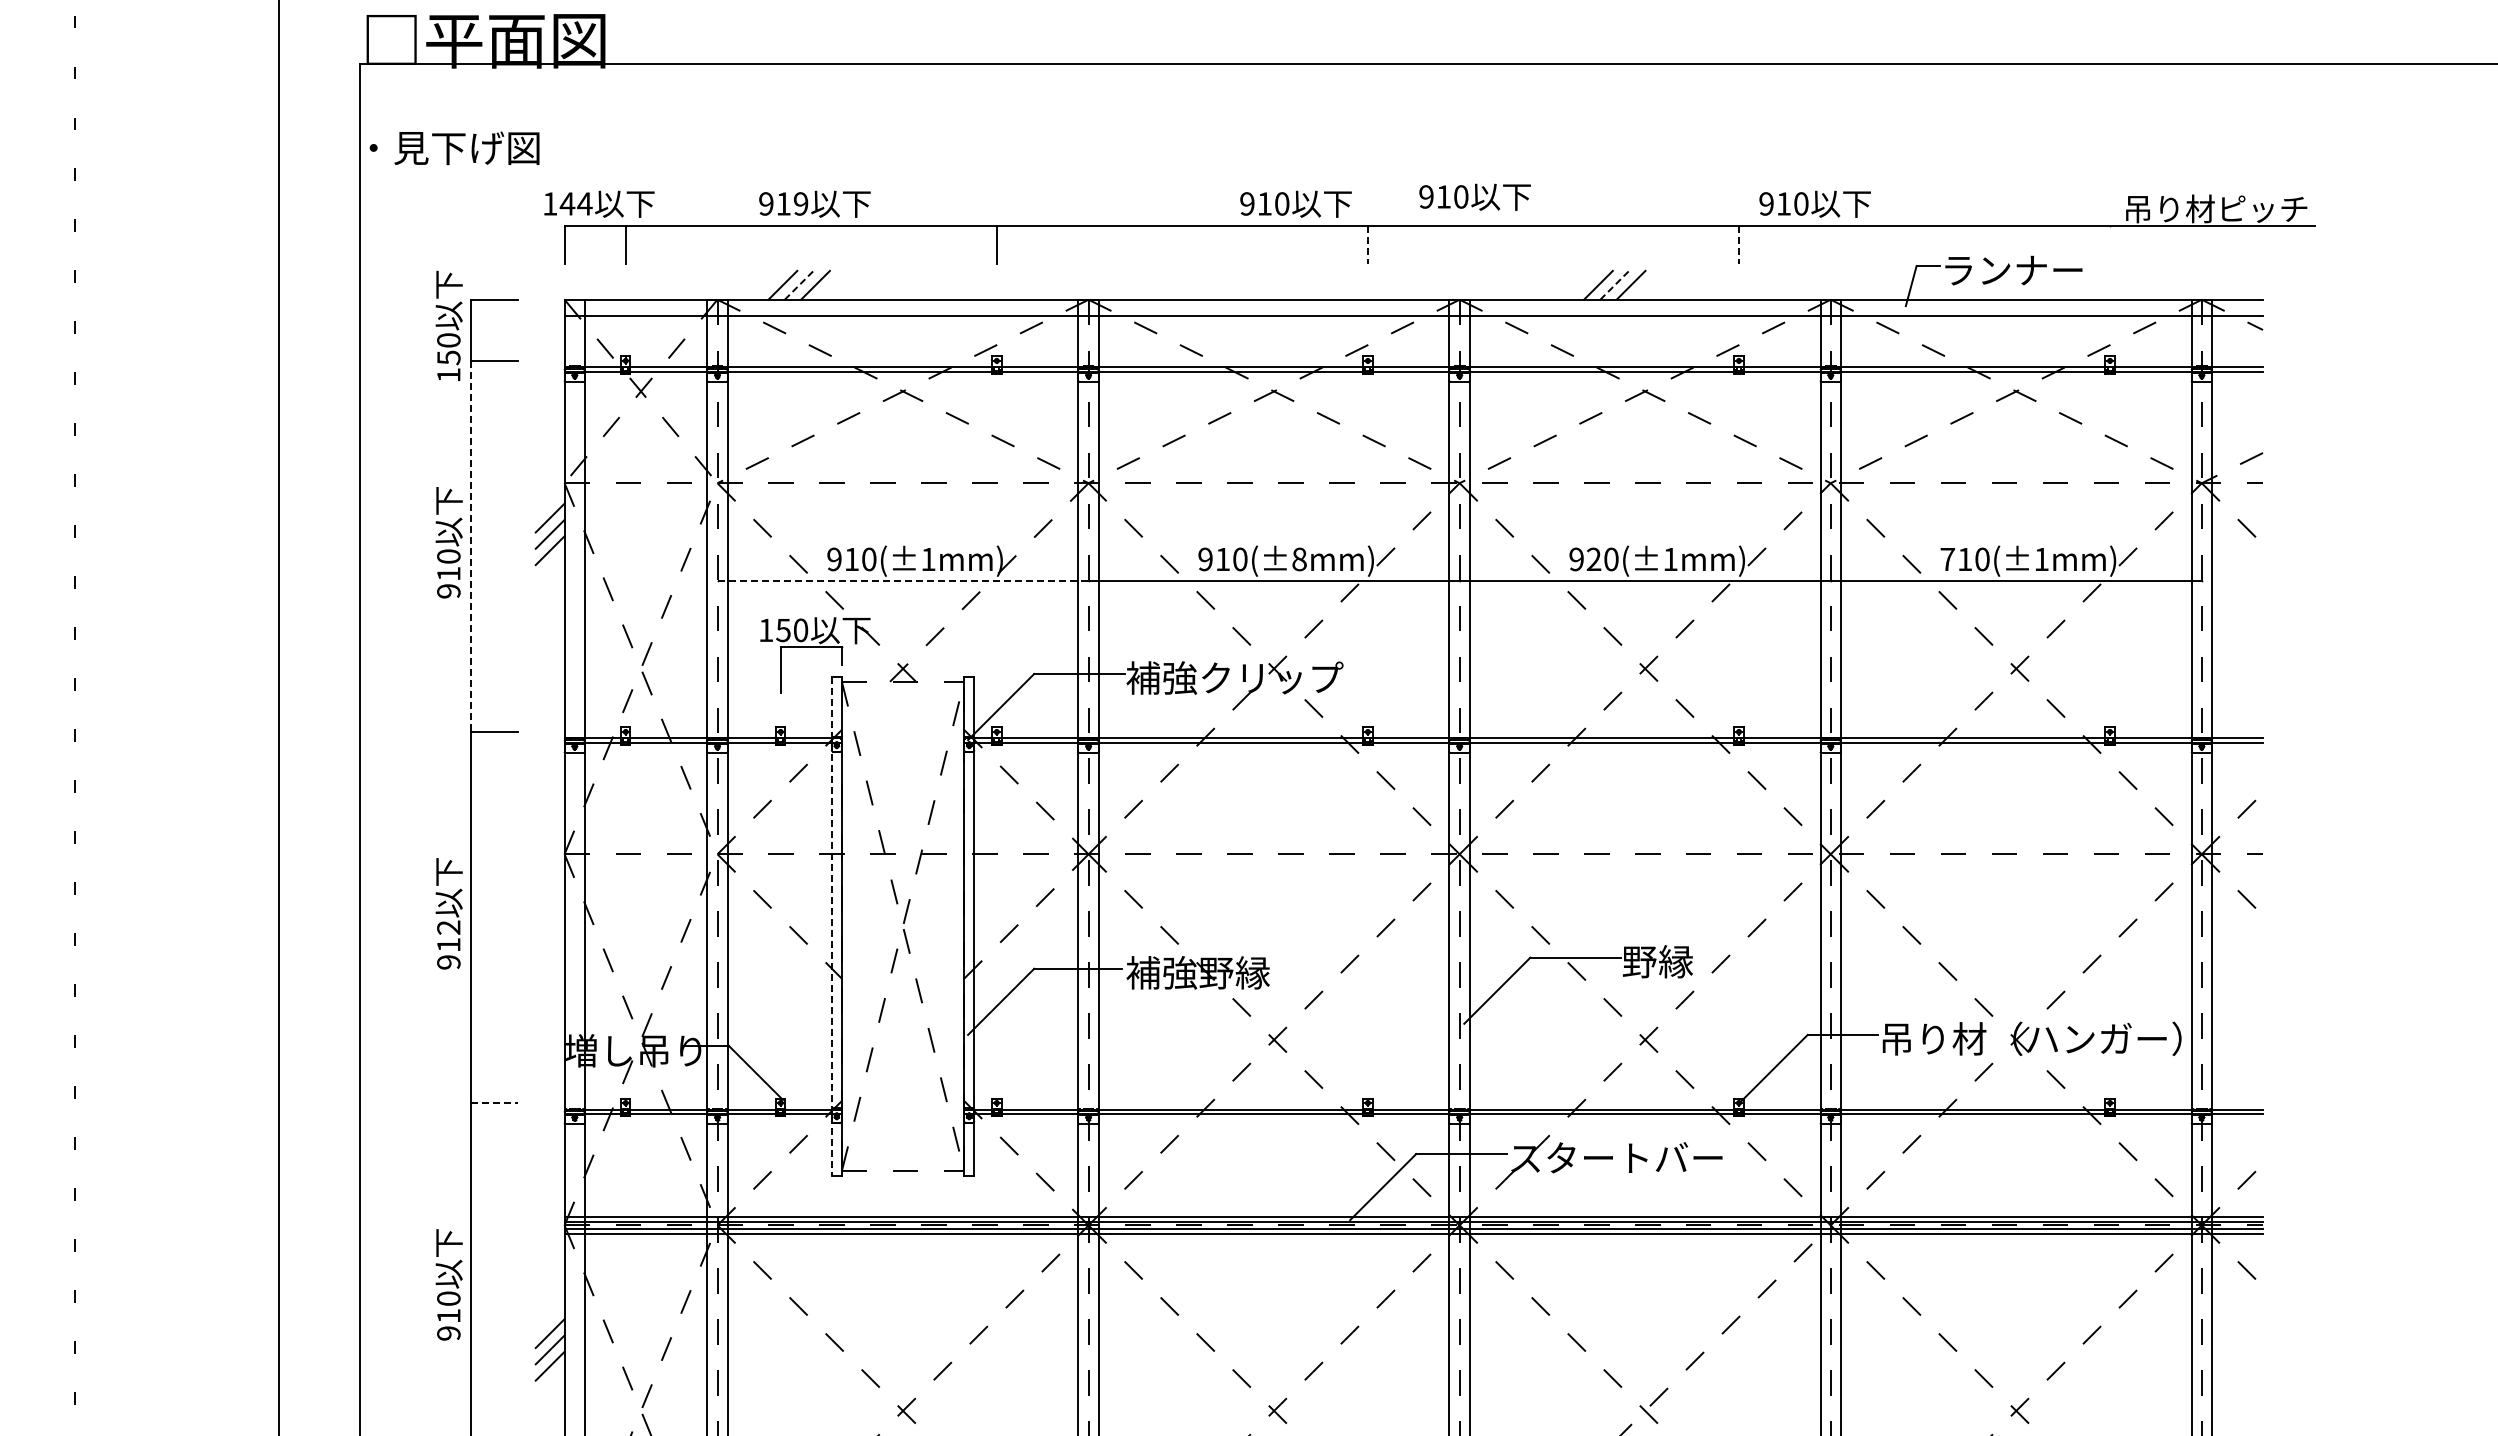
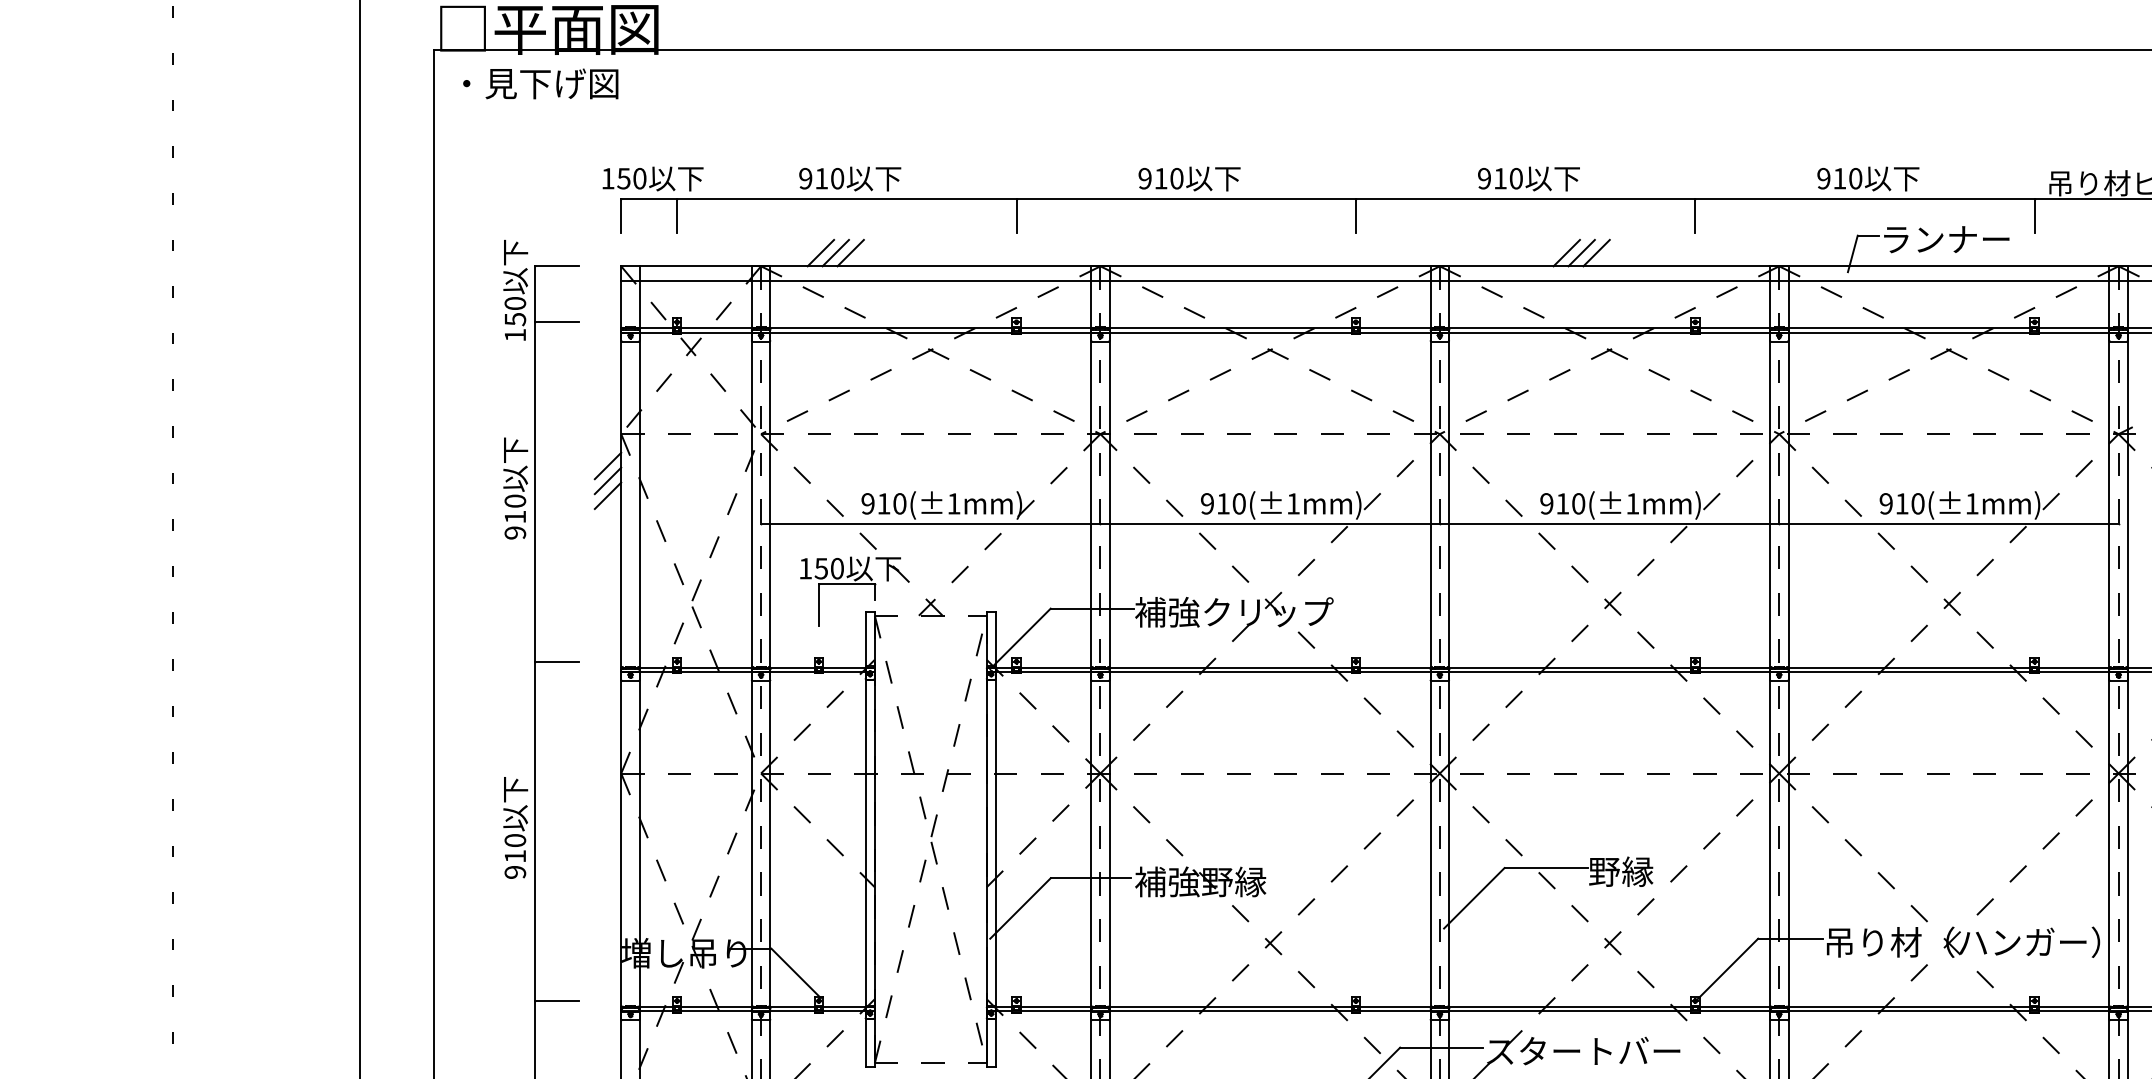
text: (454, 148) -> (540, 84), moved
text: (1474, 196) -> (1528, 178), moved
text: (575, 203) -> (631, 178), 144 -> 150
text: (801, 203) -> (837, 178), 919 -> 910
text: (1295, 203) -> (1189, 178), moved
text: (1814, 203) -> (1867, 178), moved
line: (2110, 244) -> (2035, 215), added
line: (1367, 245) -> (1355, 216), dashed -> solid
line: (1738, 245) -> (1694, 216), dashed -> solid
line: (799, 284) -> (836, 252), dashed -> solid
line: (1615, 284) -> (1582, 252), dashed -> solid
line: (470, 546) -> (535, 492), dashed -> solid
text: (1593, 558) -> (1562, 502), 920(±1mm) -> 910(±1mm)
text: (1299, 559) -> (1293, 503), 910(±8mm) -> 910(±1mm)
text: (1947, 559) -> (1886, 503), 710(±1mm) -> 910(±1mm)
line: (903, 581) -> (931, 524), dashed -> solid
line: (831, 926) -> (865, 839), dashed -> solid
text: (448, 927) -> (515, 840), 912 -> 910
line: (494, 1103) -> (557, 1001), dashed -> solid

